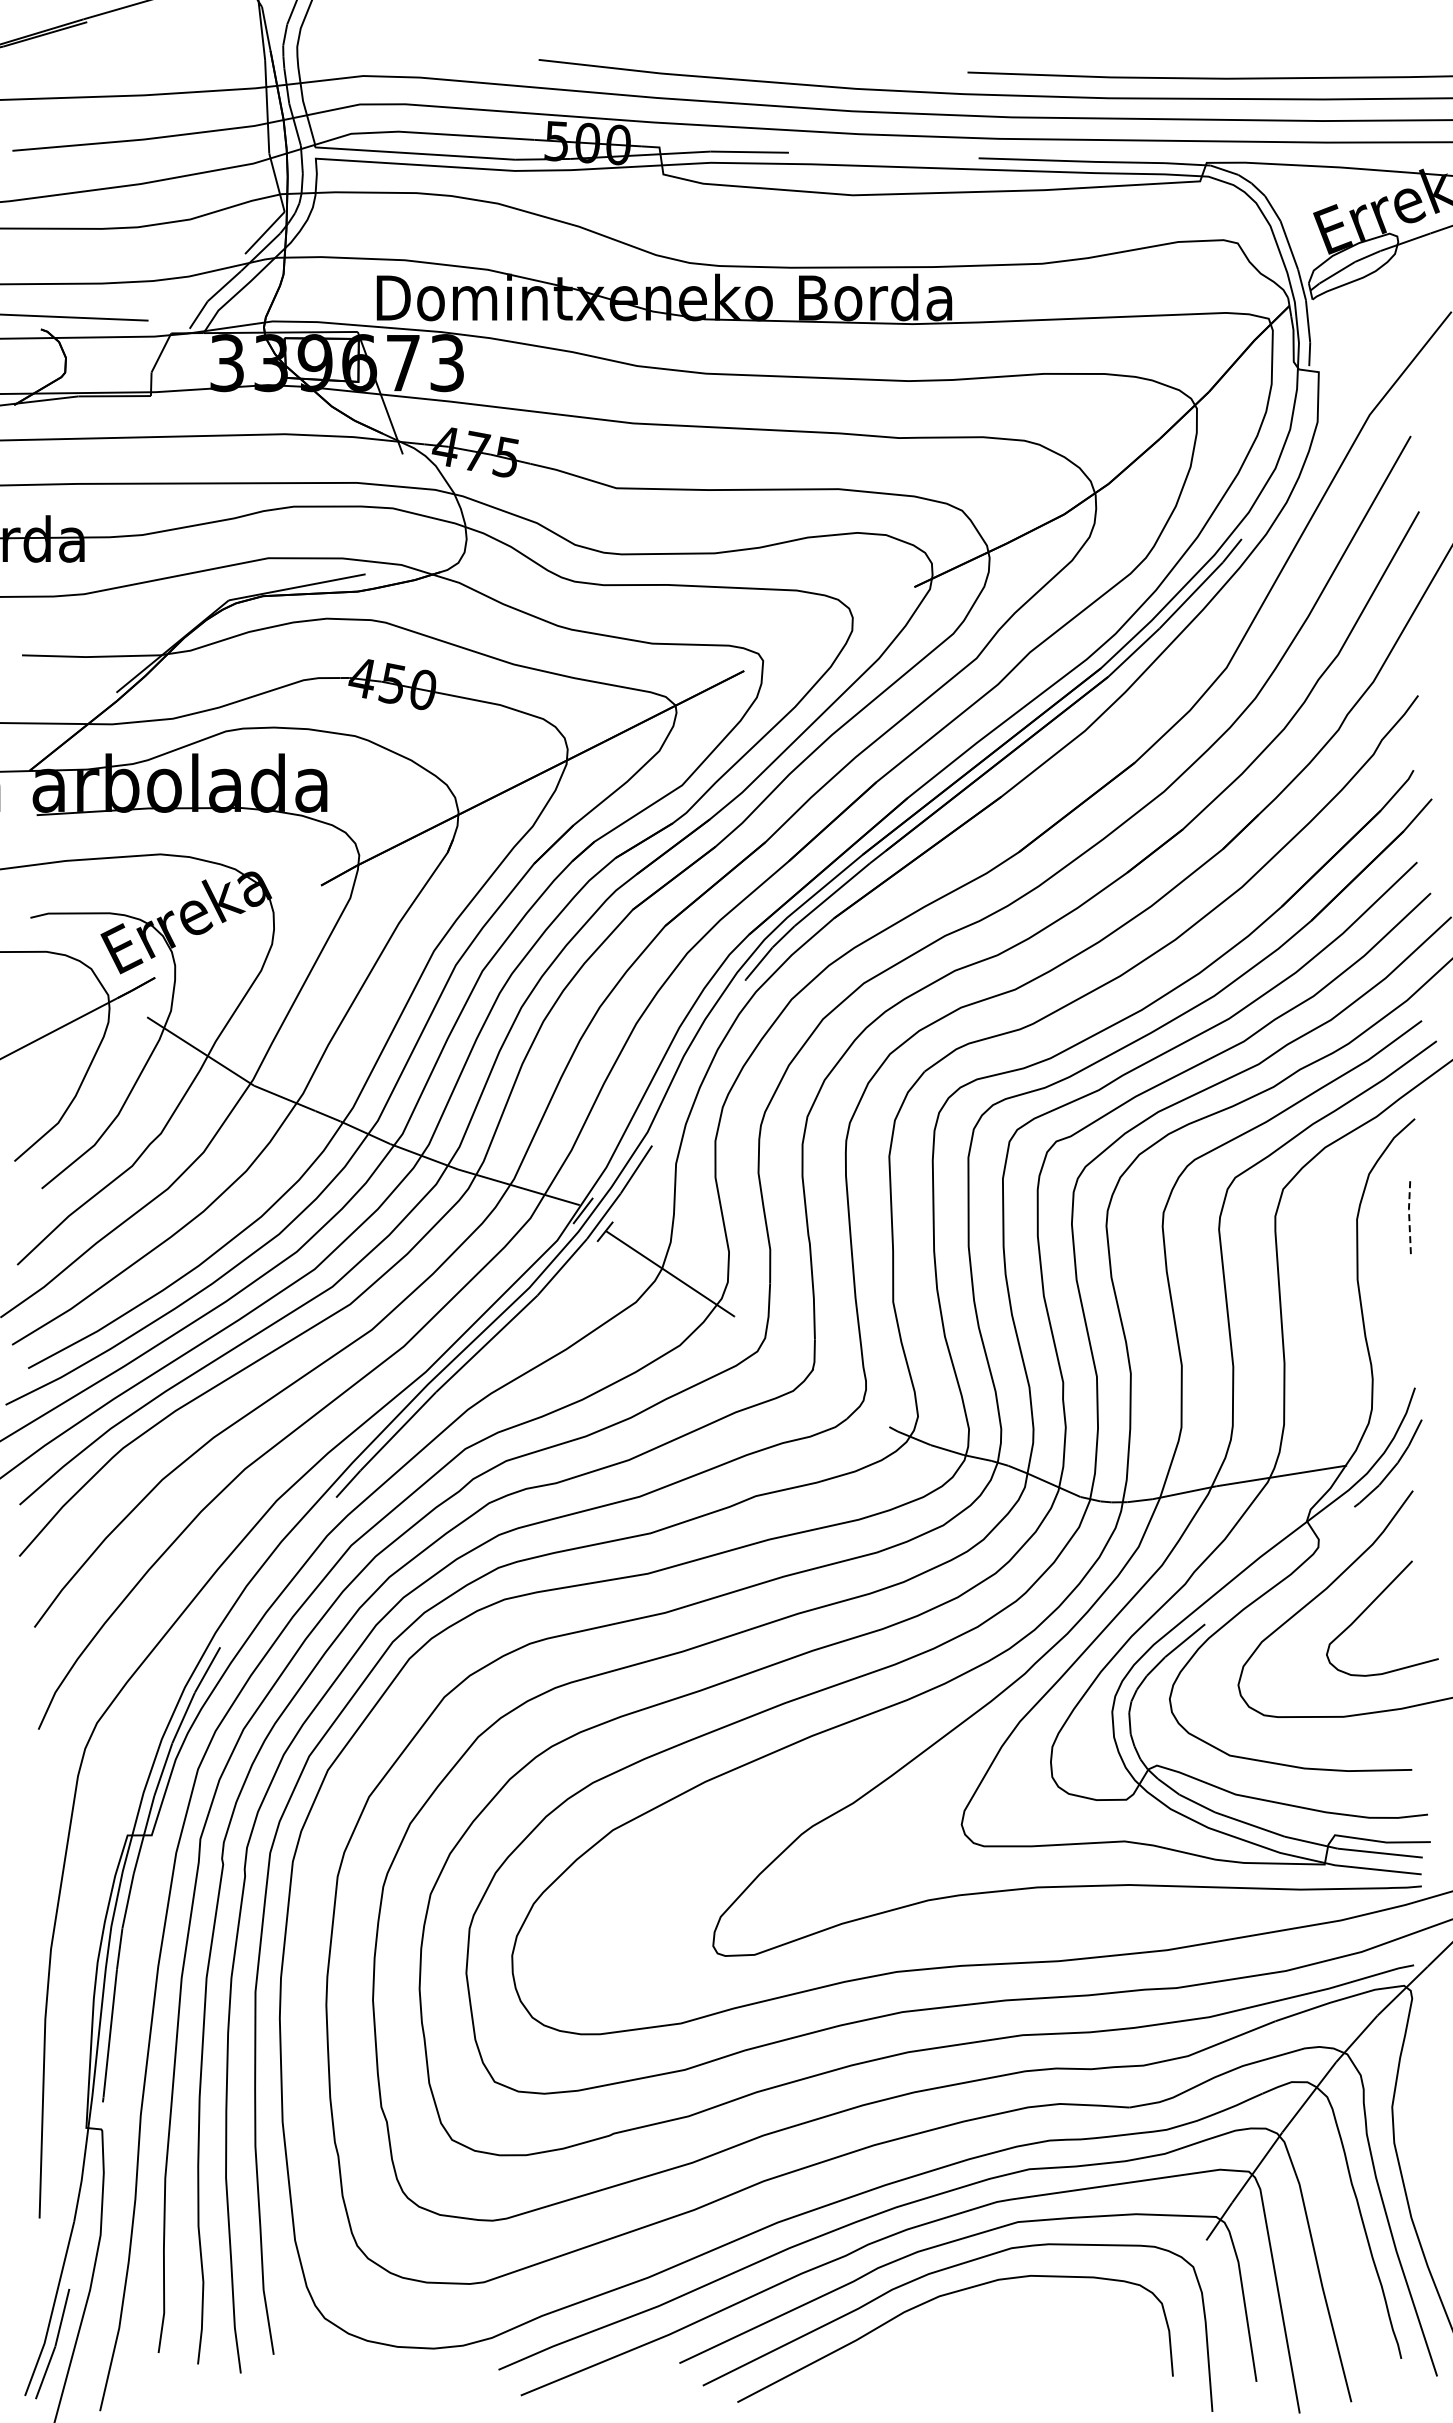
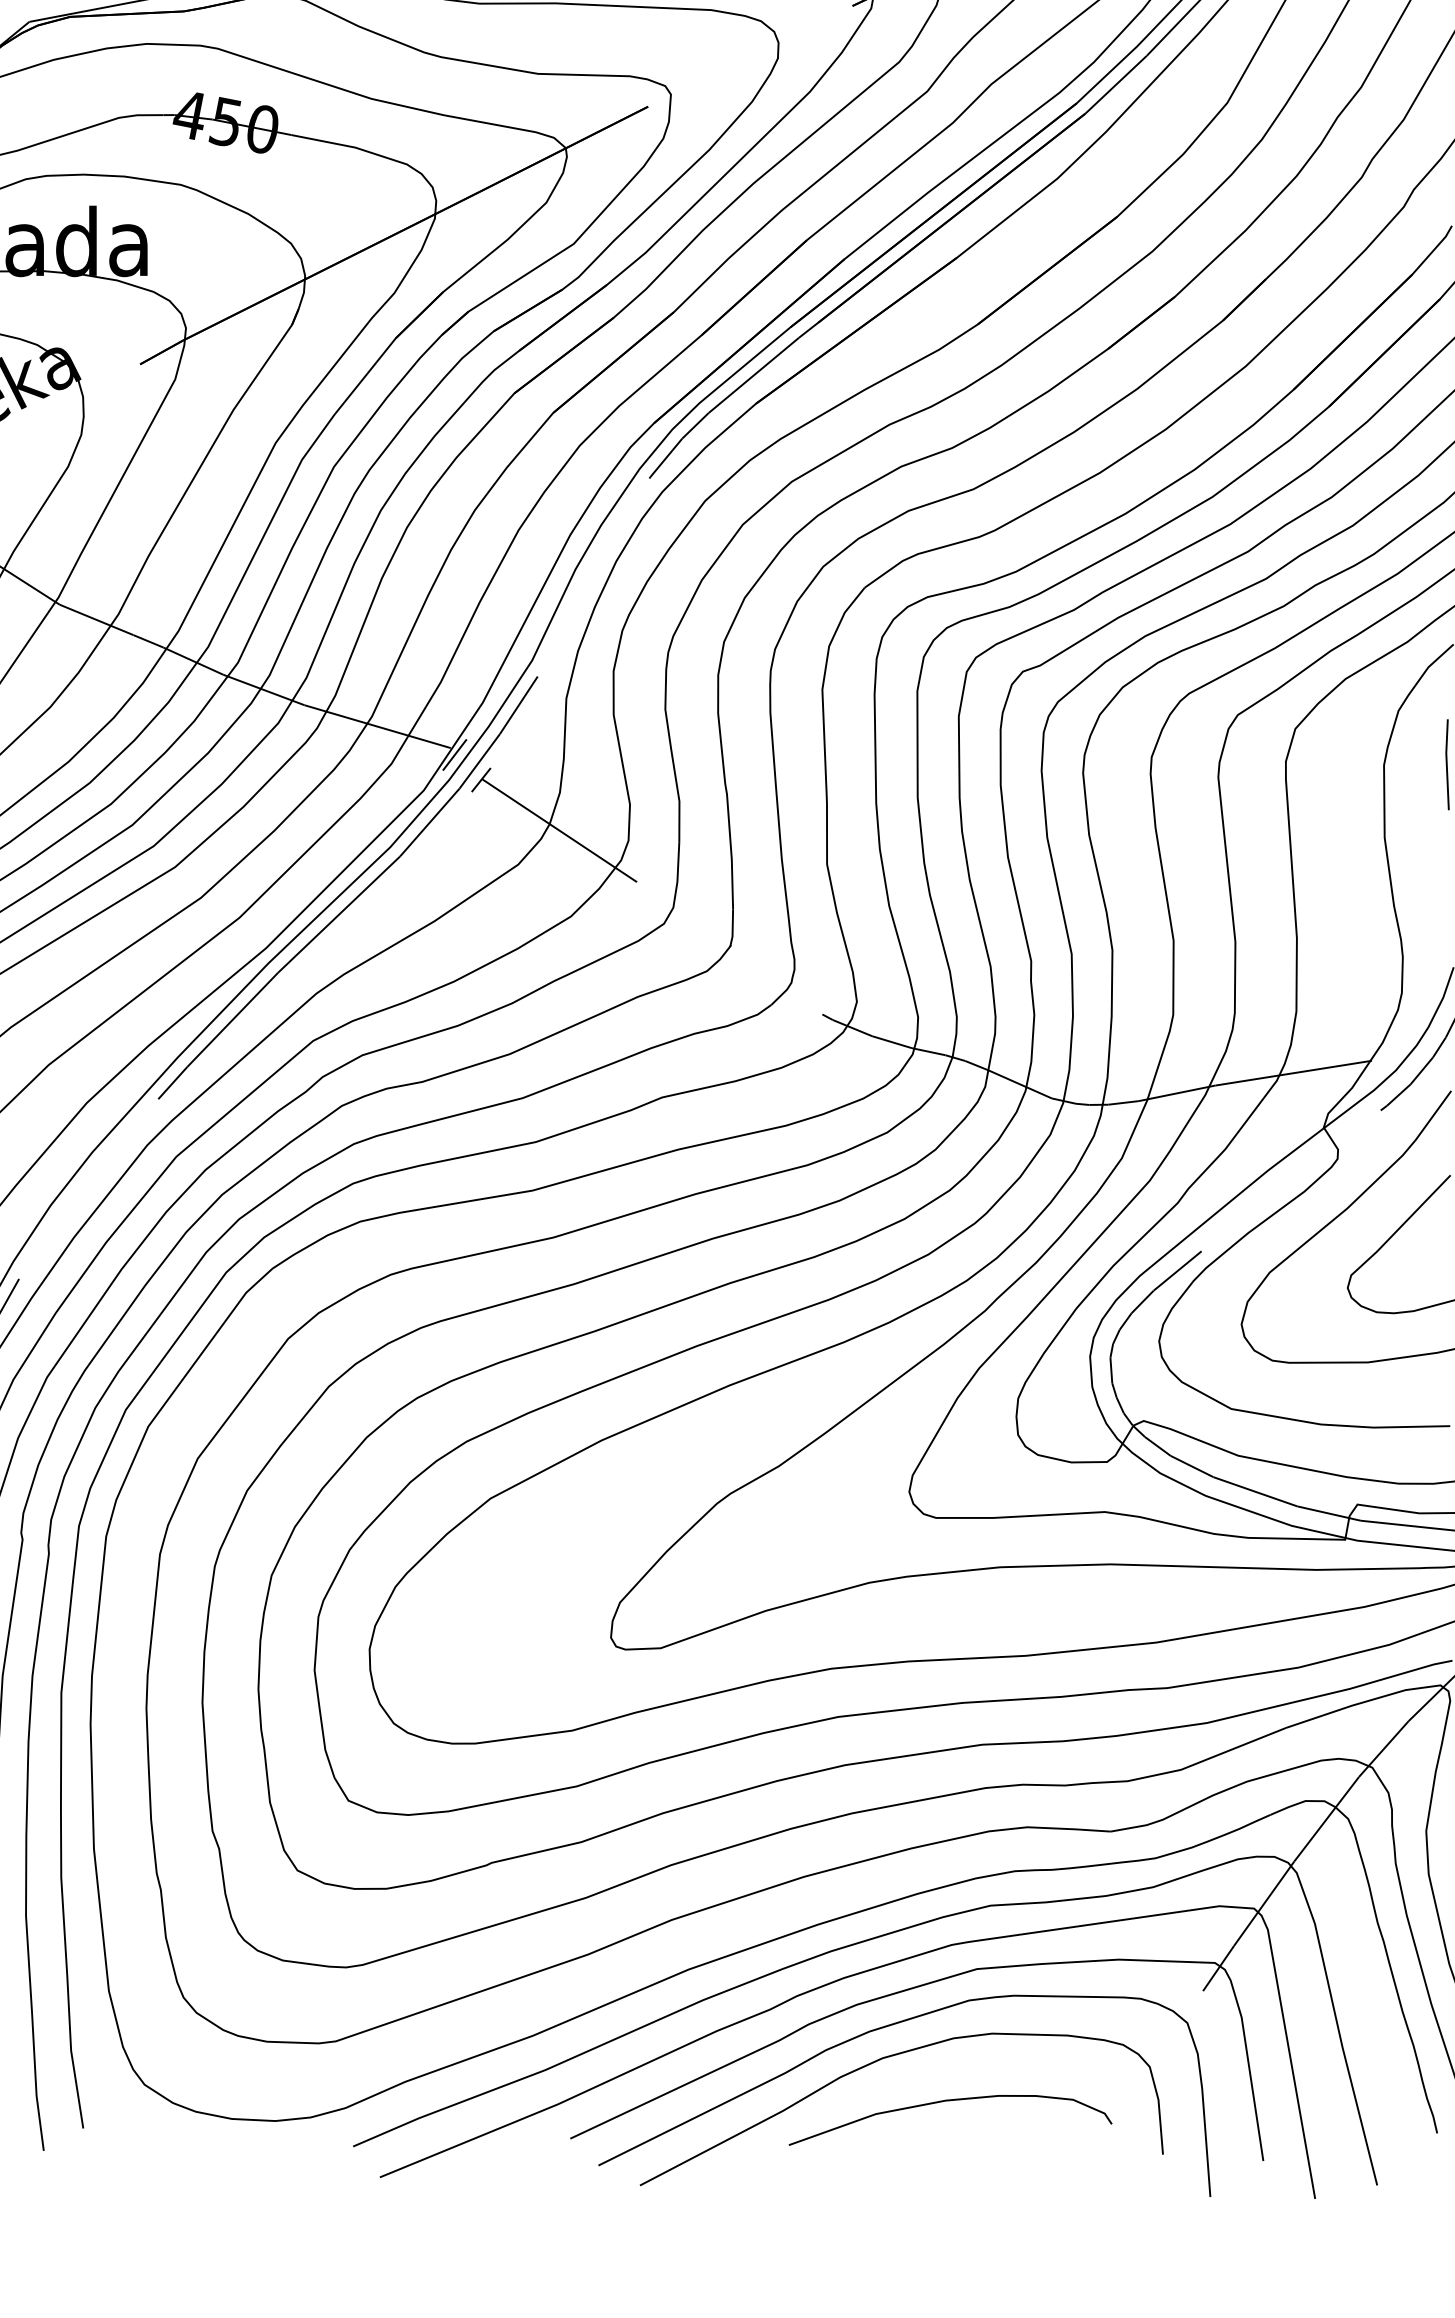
line: (1409, 1218) -> (1446, 764), dashed -> solid
curve: (995, 2332) -> (949, 2101), added

